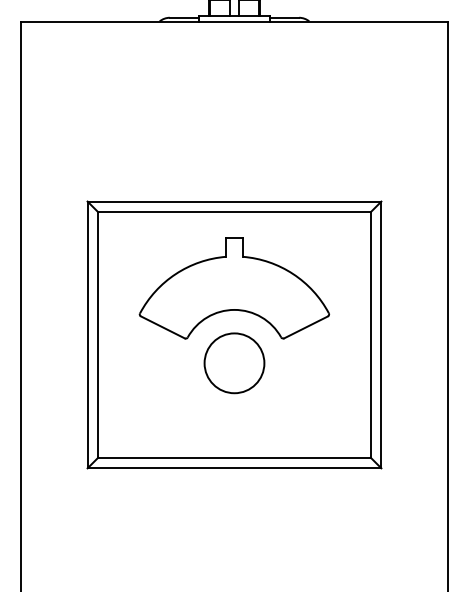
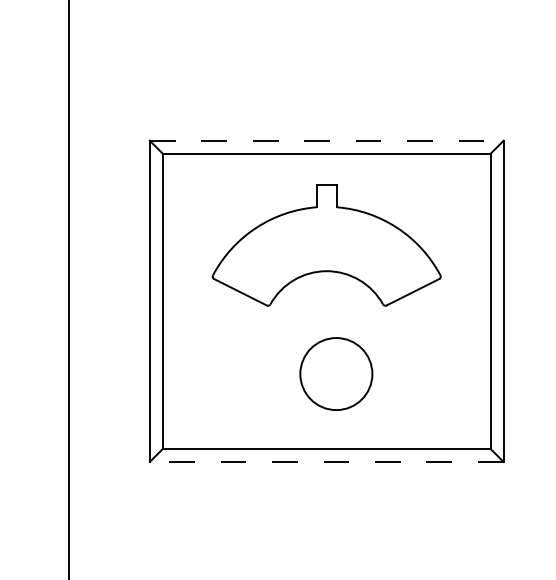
line: (234, 201) -> (326, 140), solid -> dashed
circle: (234, 363) -> (336, 374), moved
line: (234, 468) -> (326, 462), solid -> dashed

